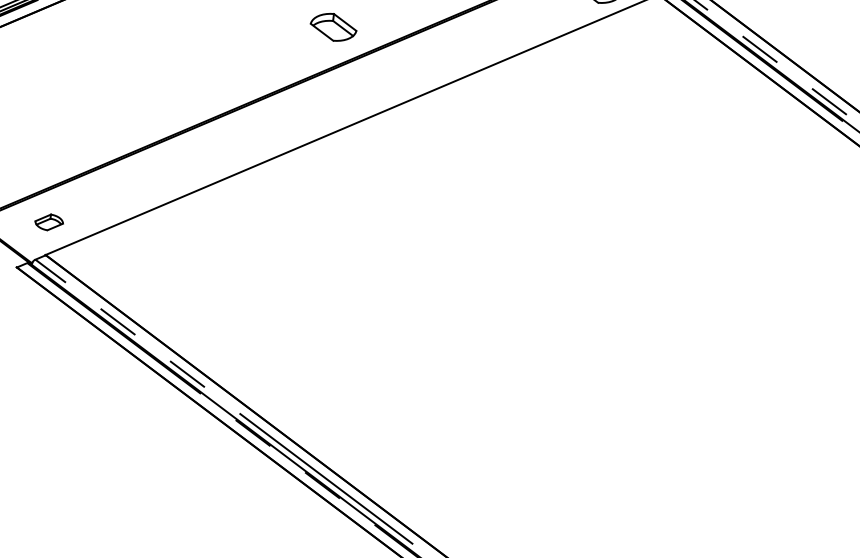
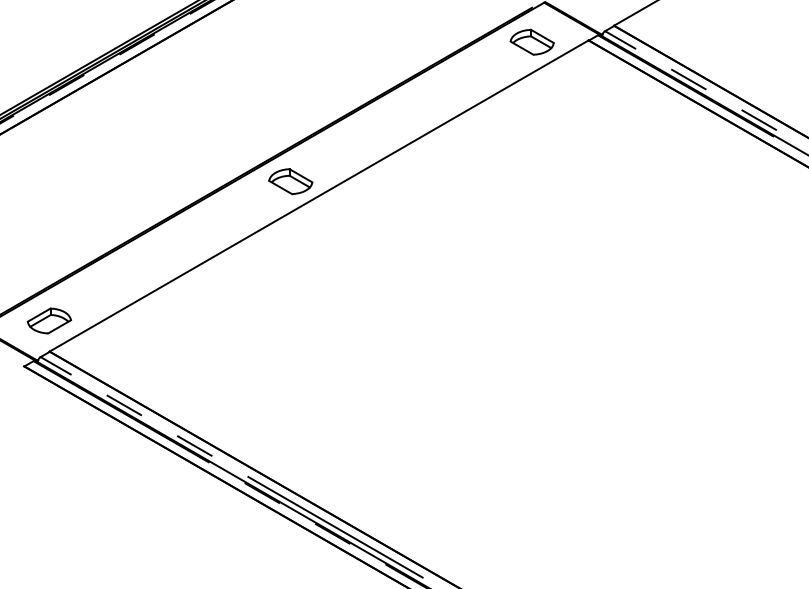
part: (333, 27) -> (290, 181), moved
part: (48, 221) -> (48, 320), size x1.67

